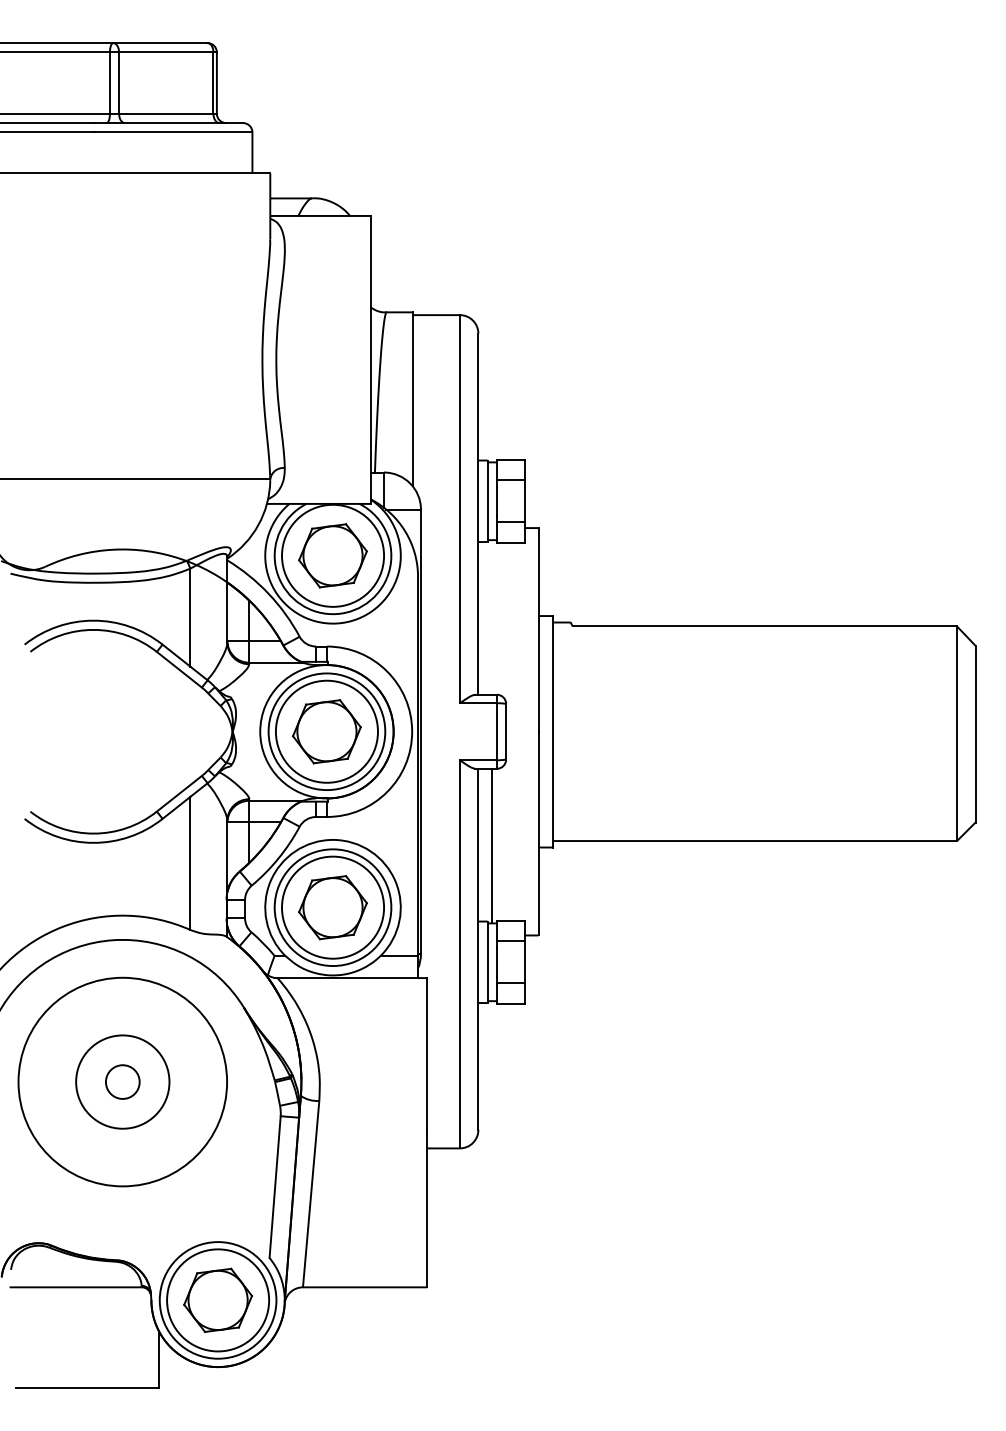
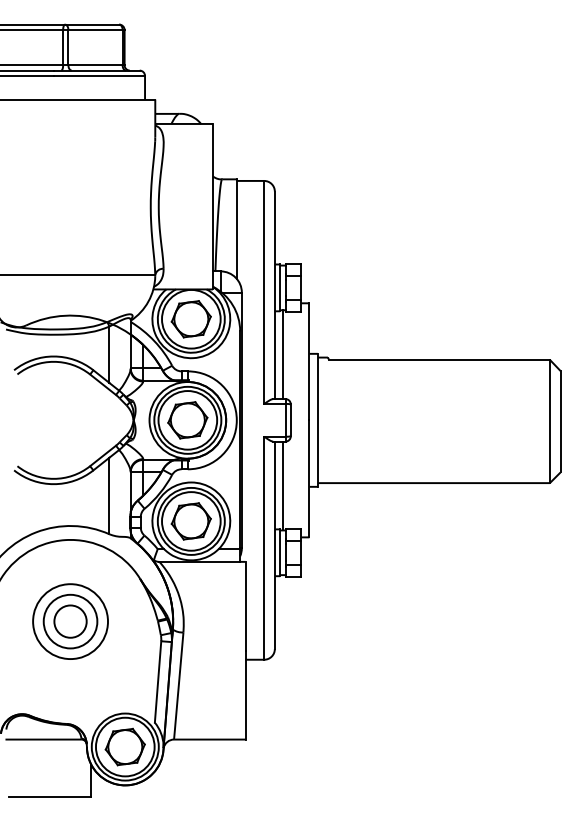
line: (491, 617) -> (282, 354), added
circle: (122, 1081) -> (70, 621), size x0.62
circle: (122, 1081) -> (70, 621), size x1.67

